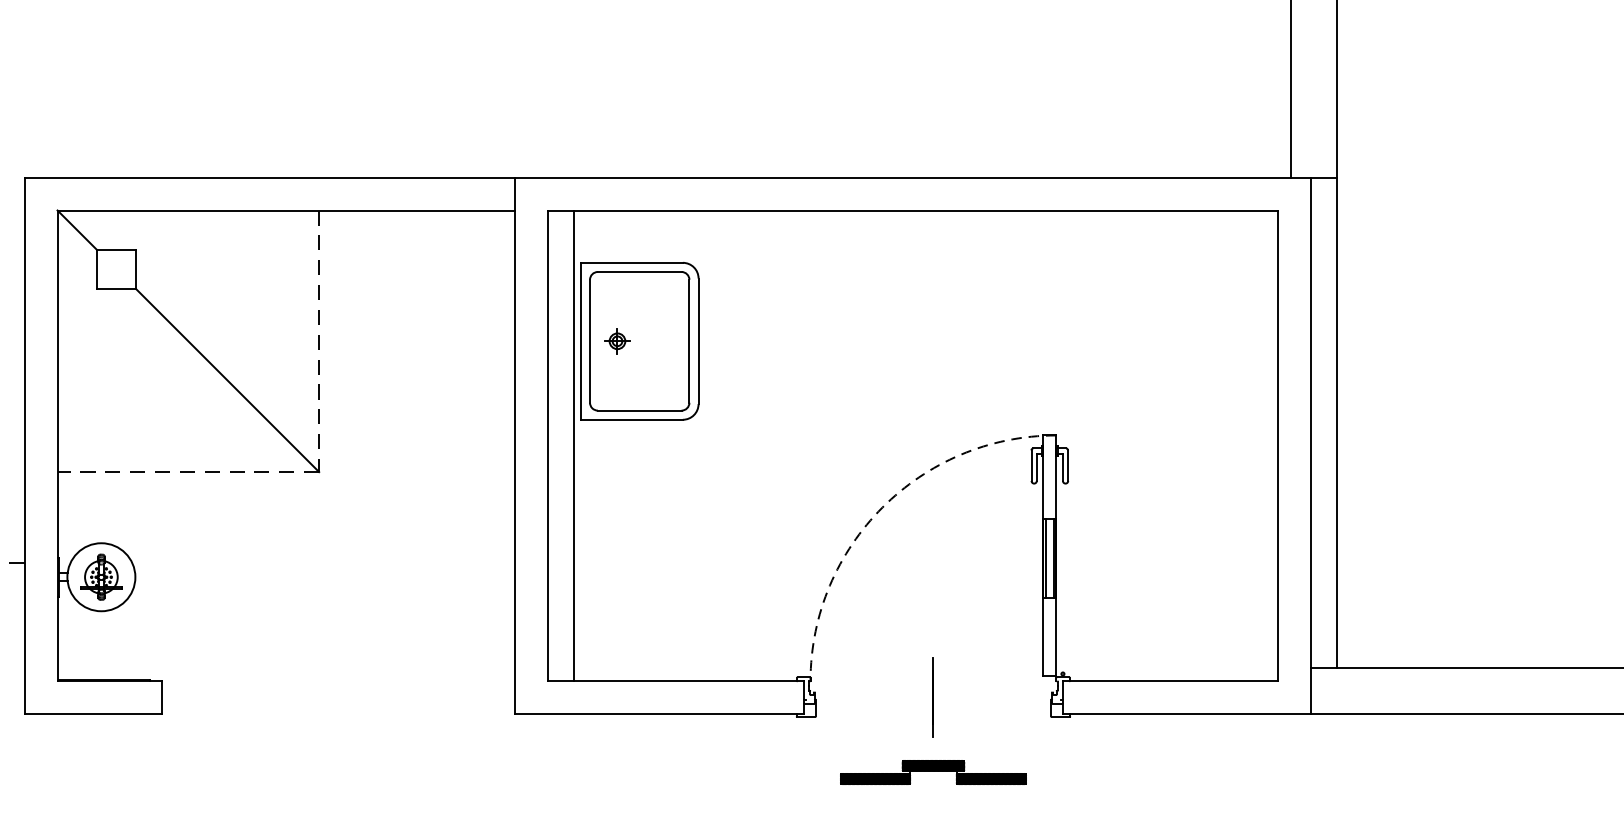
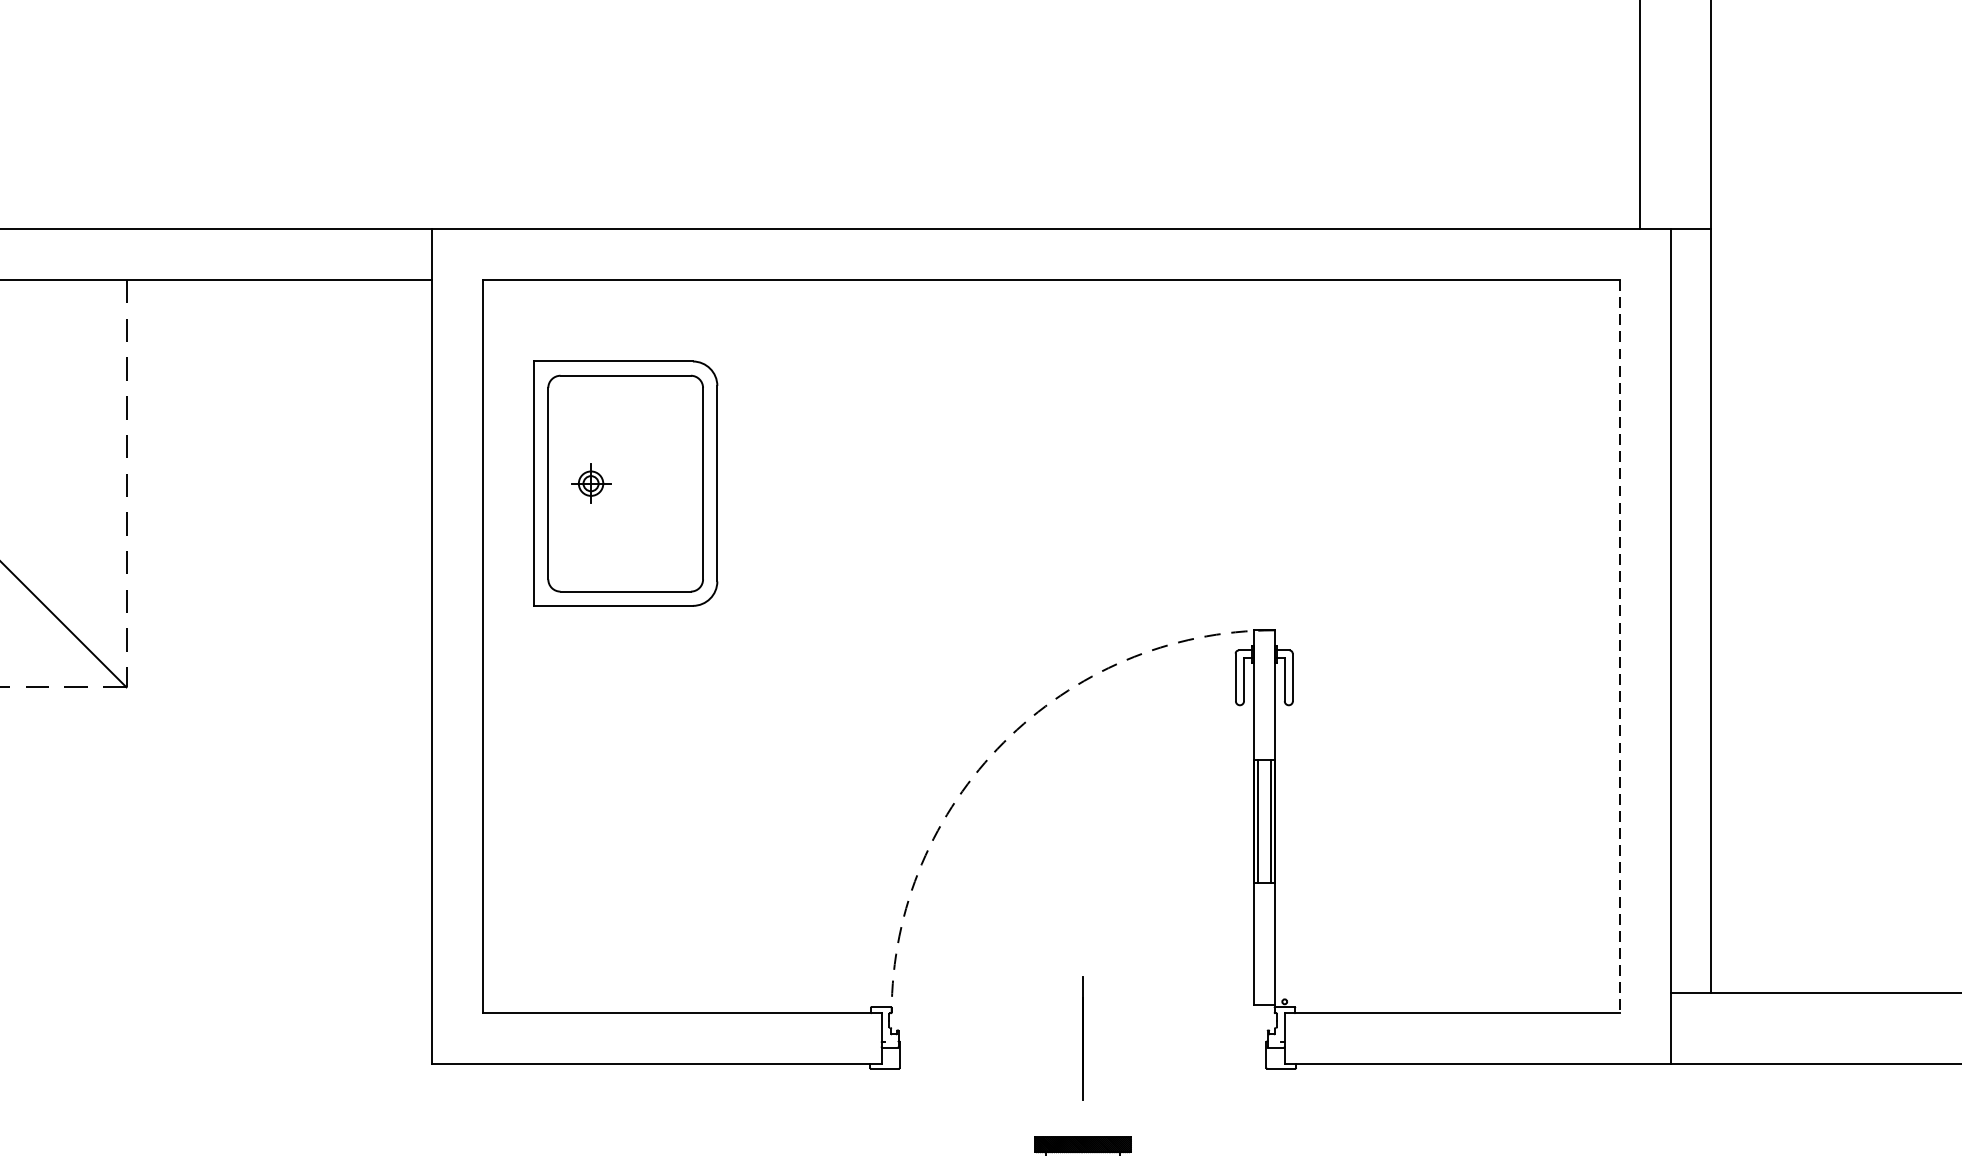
line: (574, 445) -> (524, 645), removed
line: (1277, 446) -> (1618, 647), solid -> dashed

